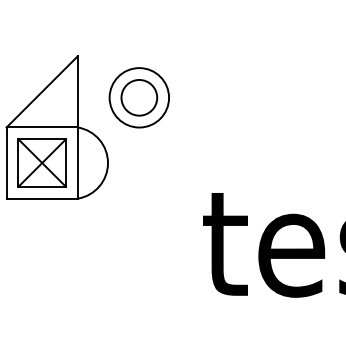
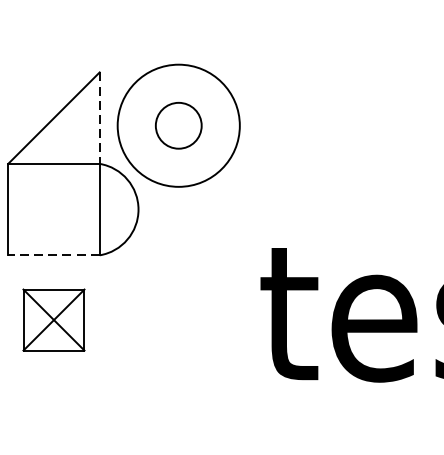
line: (77, 91) -> (99, 117), solid -> dashed
circle: (139, 97) -> (178, 125), size x1.6
part: (41, 162) -> (53, 319), moved
line: (42, 198) -> (54, 255), solid -> dashed

